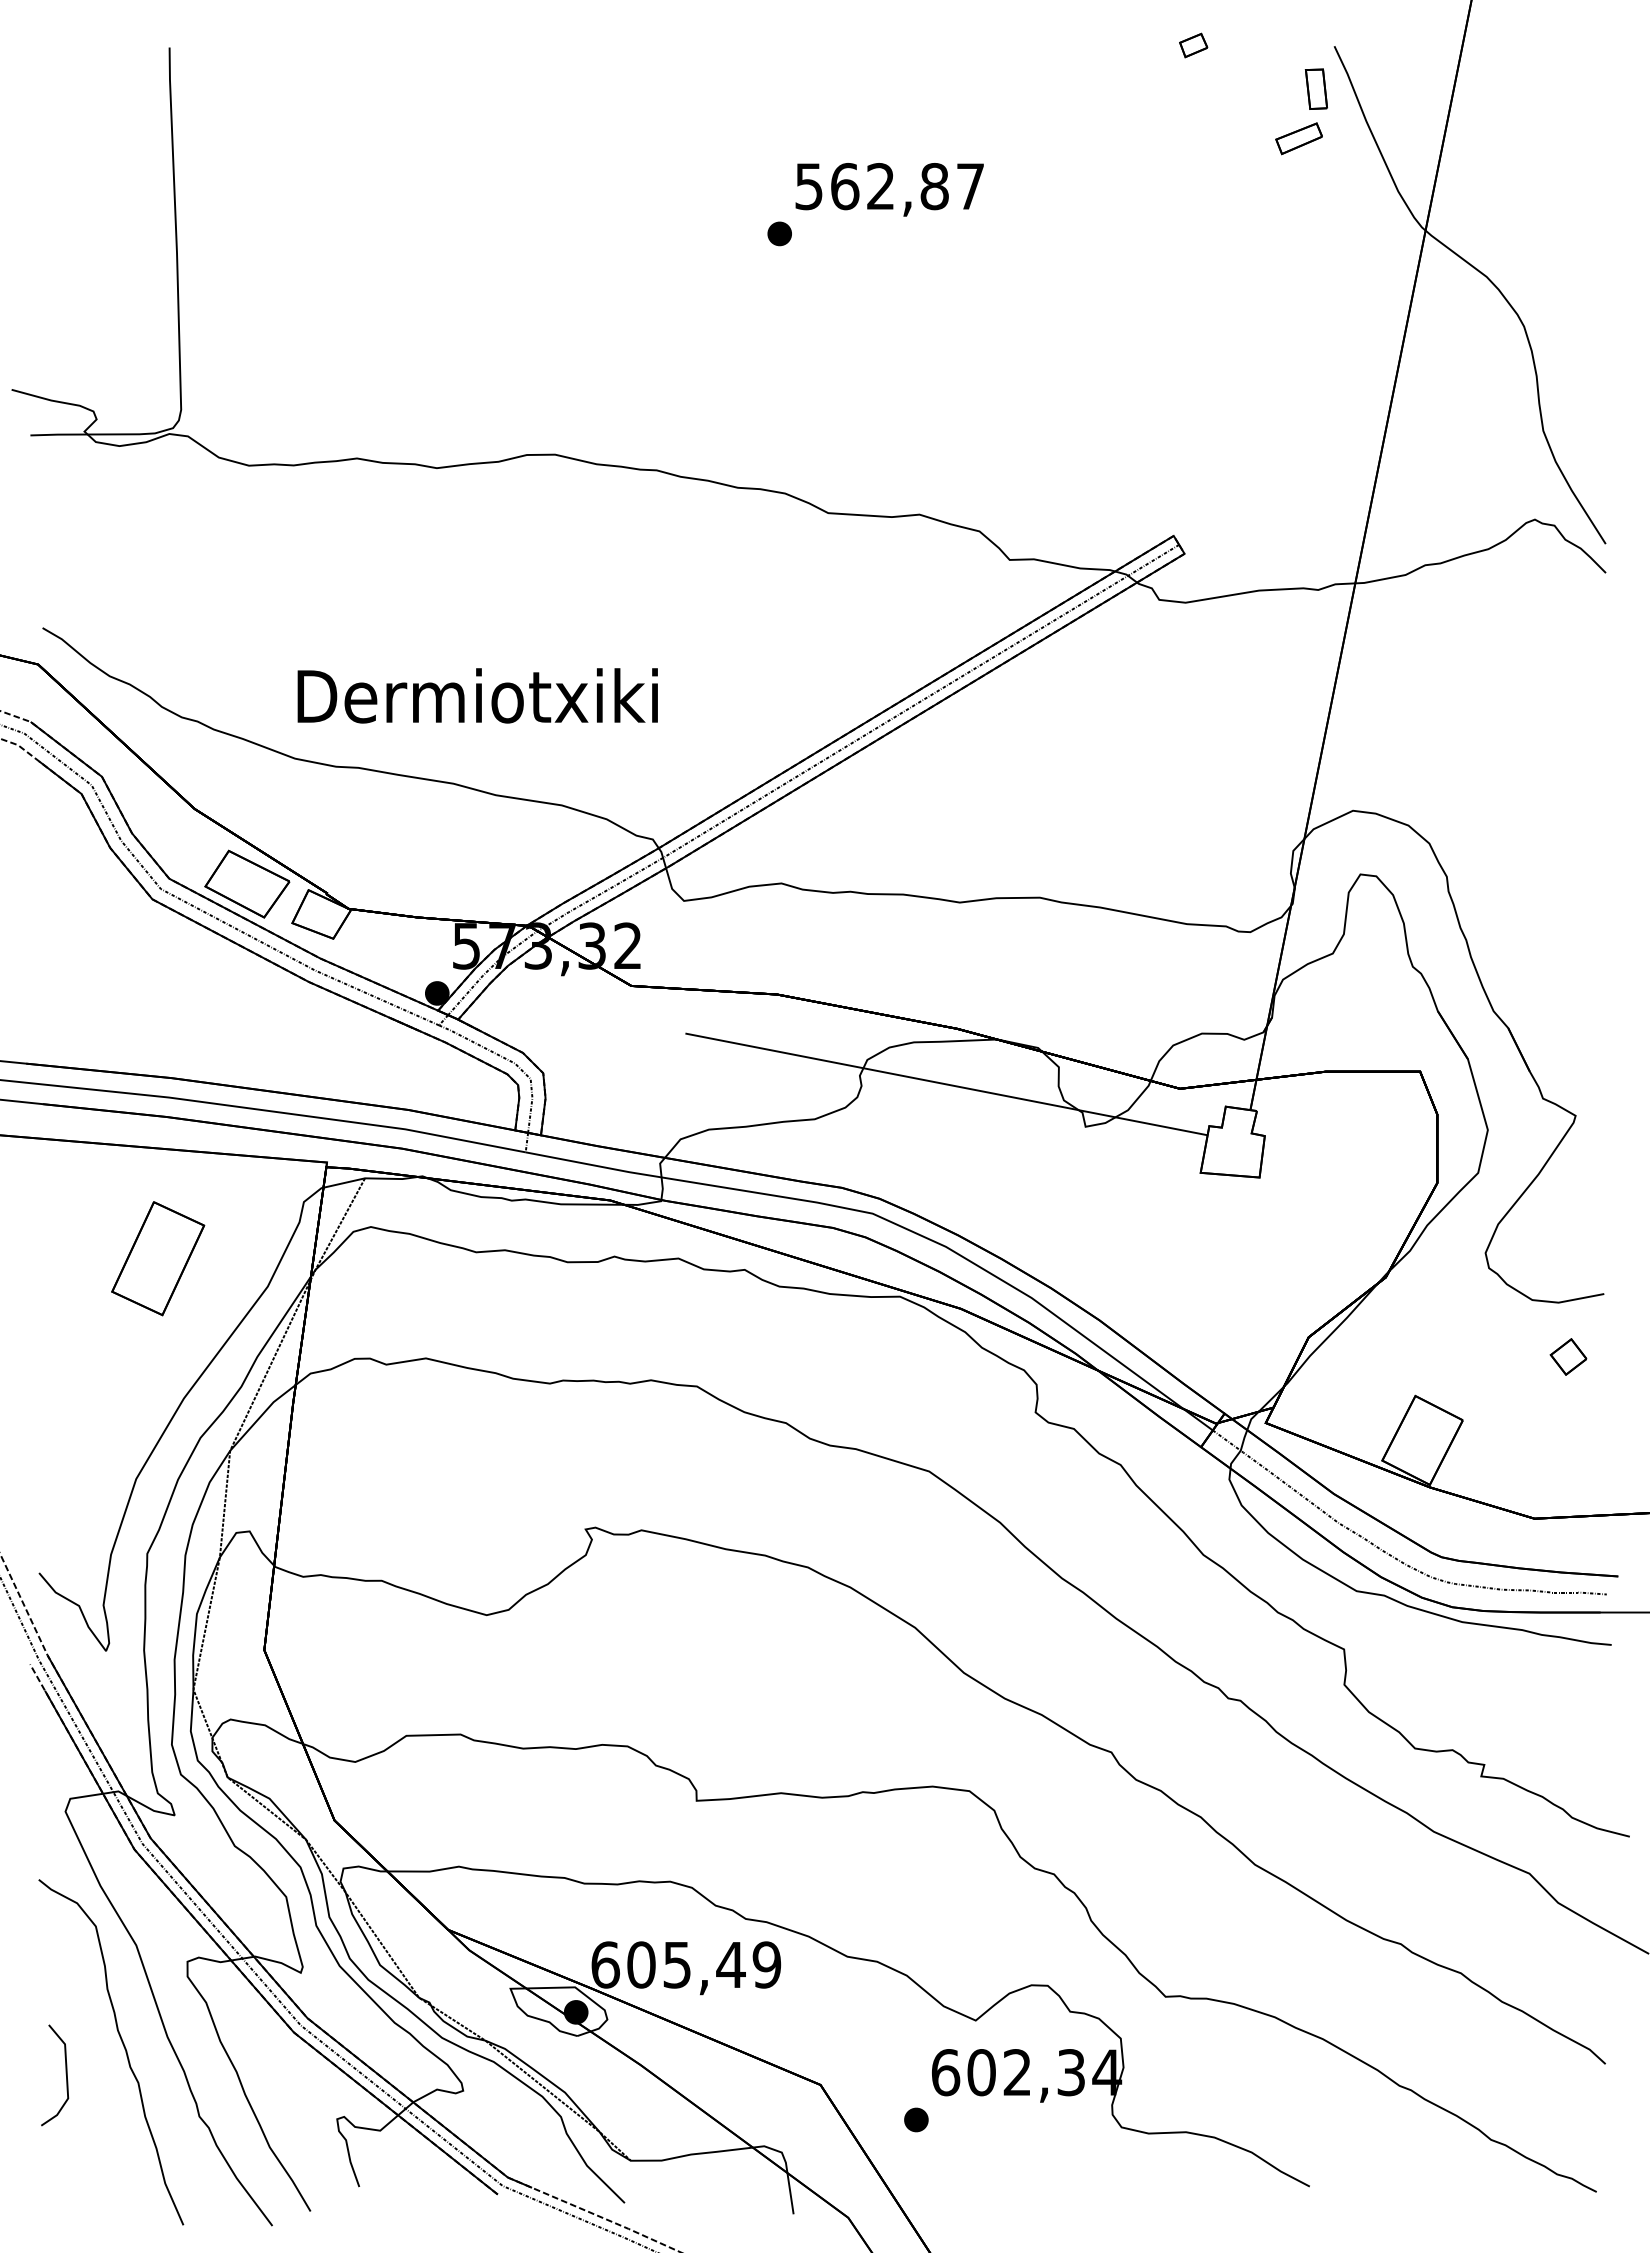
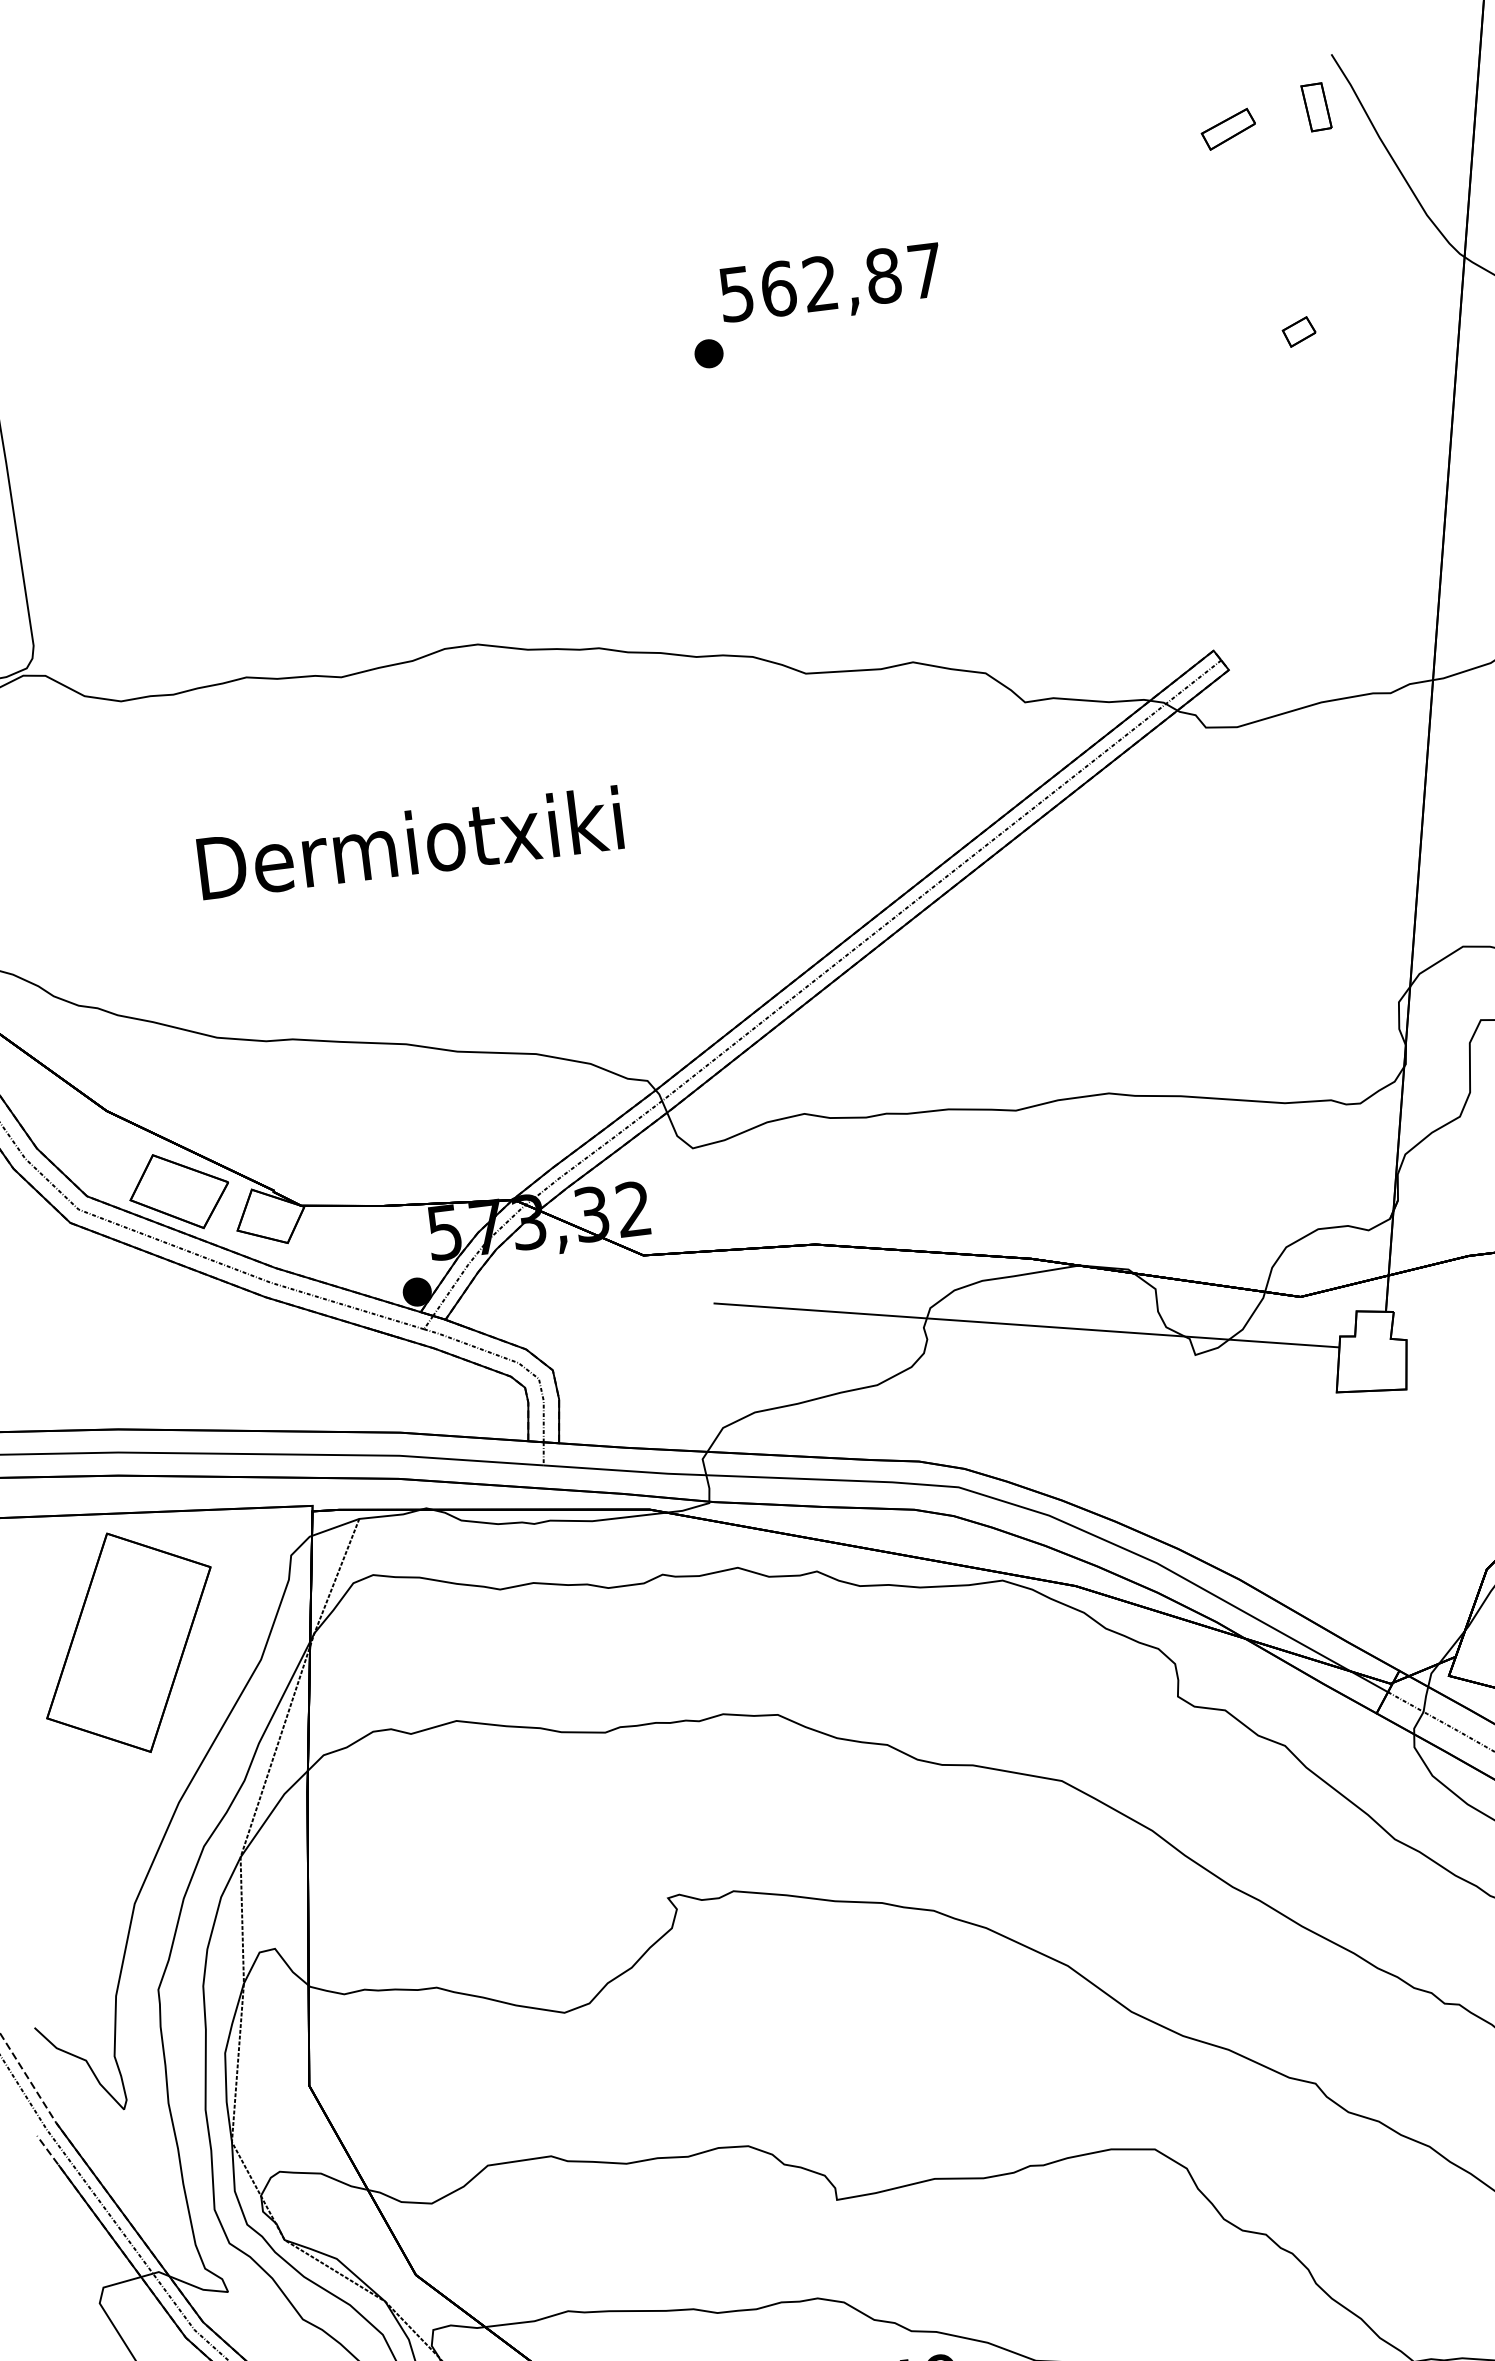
part: (1193, 45) -> (1299, 331), moved
part: (1298, 138) -> (1227, 129), moved
text: (477, 695) -> (409, 842), moved
part: (157, 1258) -> (127, 1642), size x1.67

